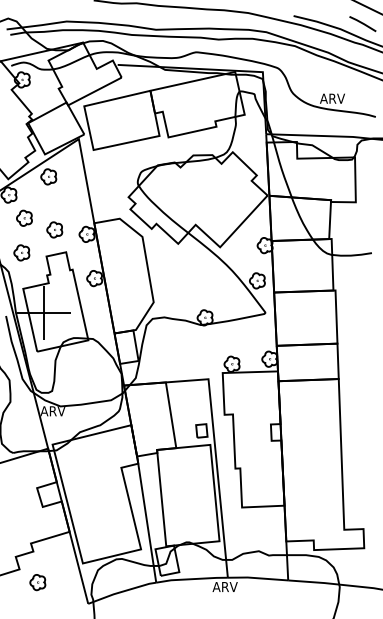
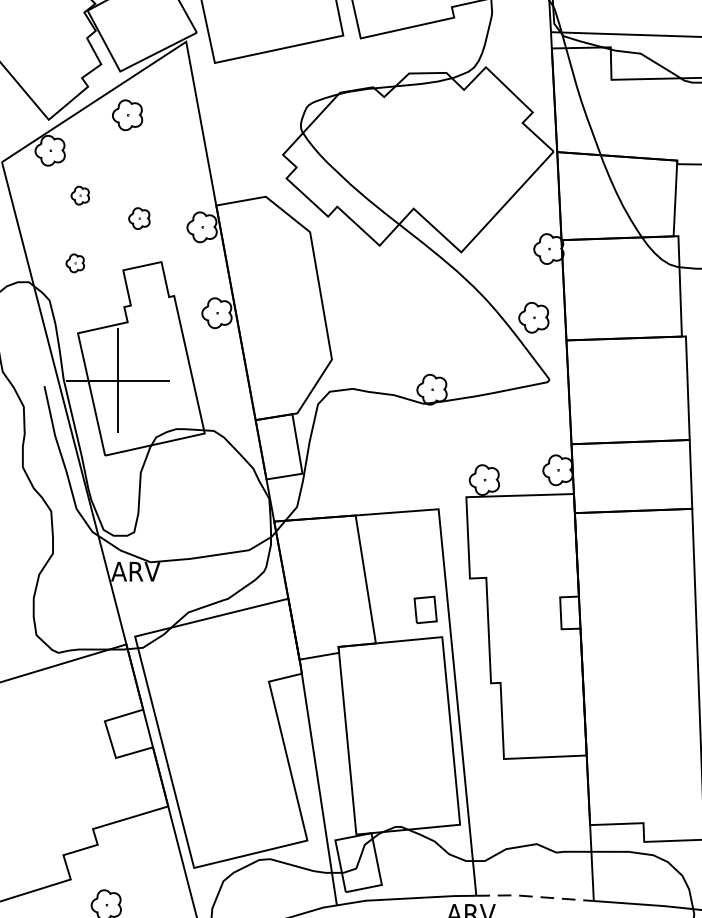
part: (24, 217) -> (80, 194), size x0.6
part: (54, 229) -> (138, 217), size x0.7
part: (21, 252) -> (74, 262), size x0.6
line: (257, 578) -> (534, 897), solid -> dashed

